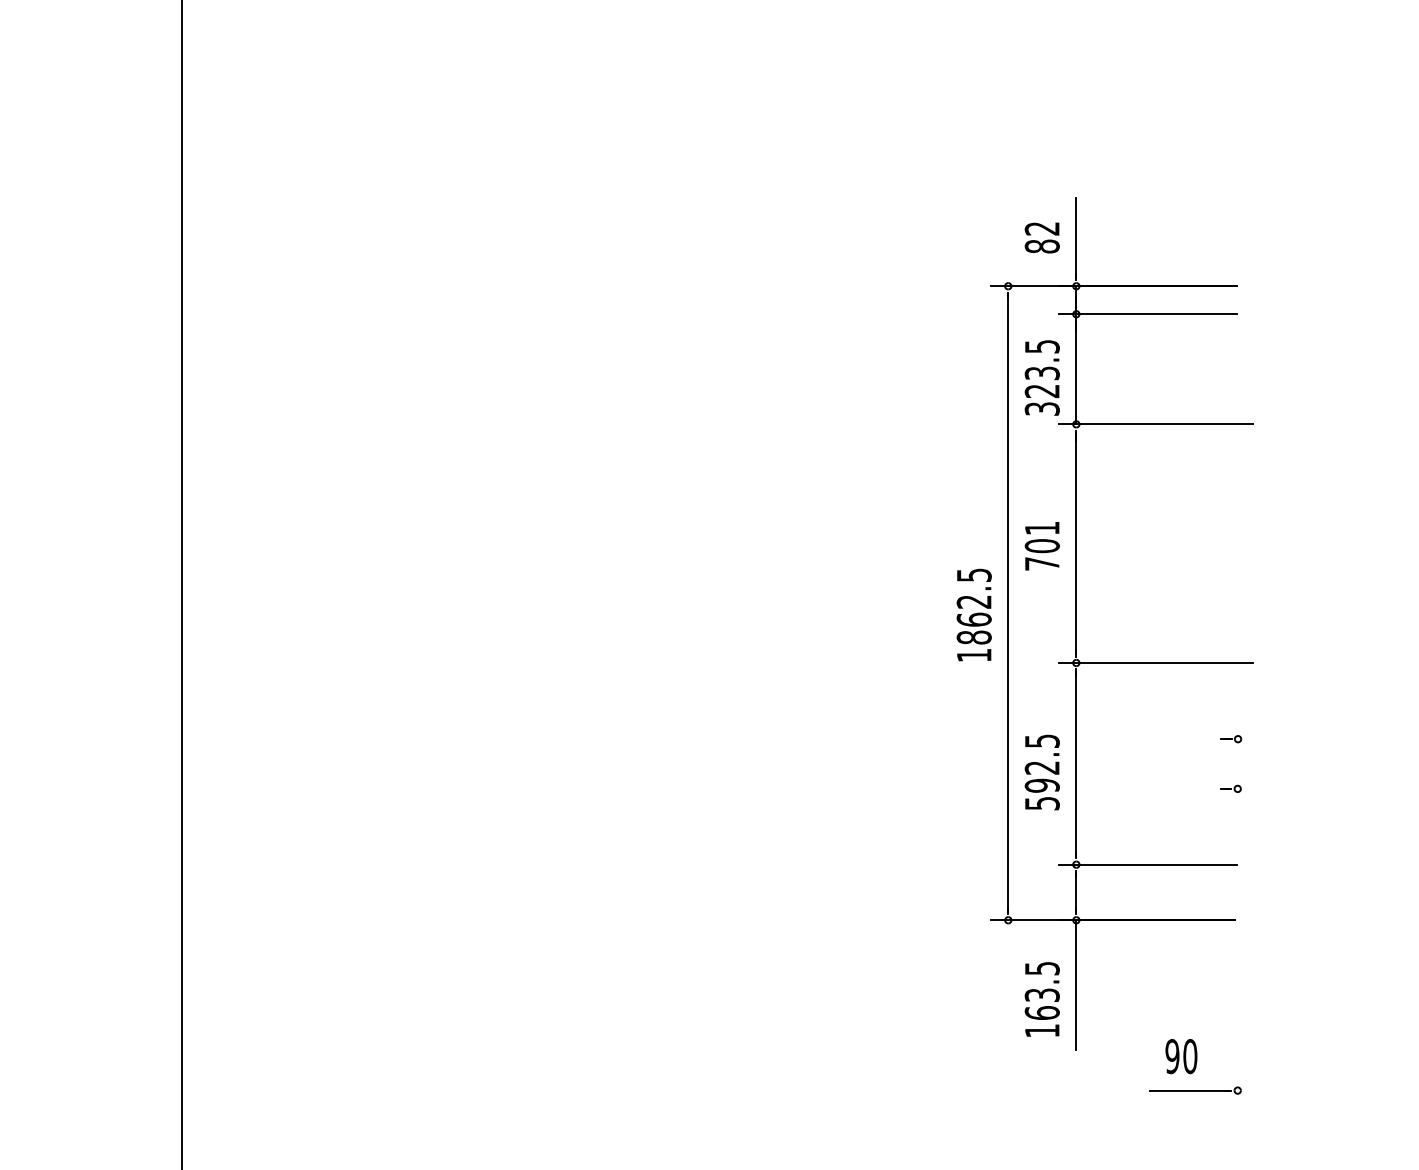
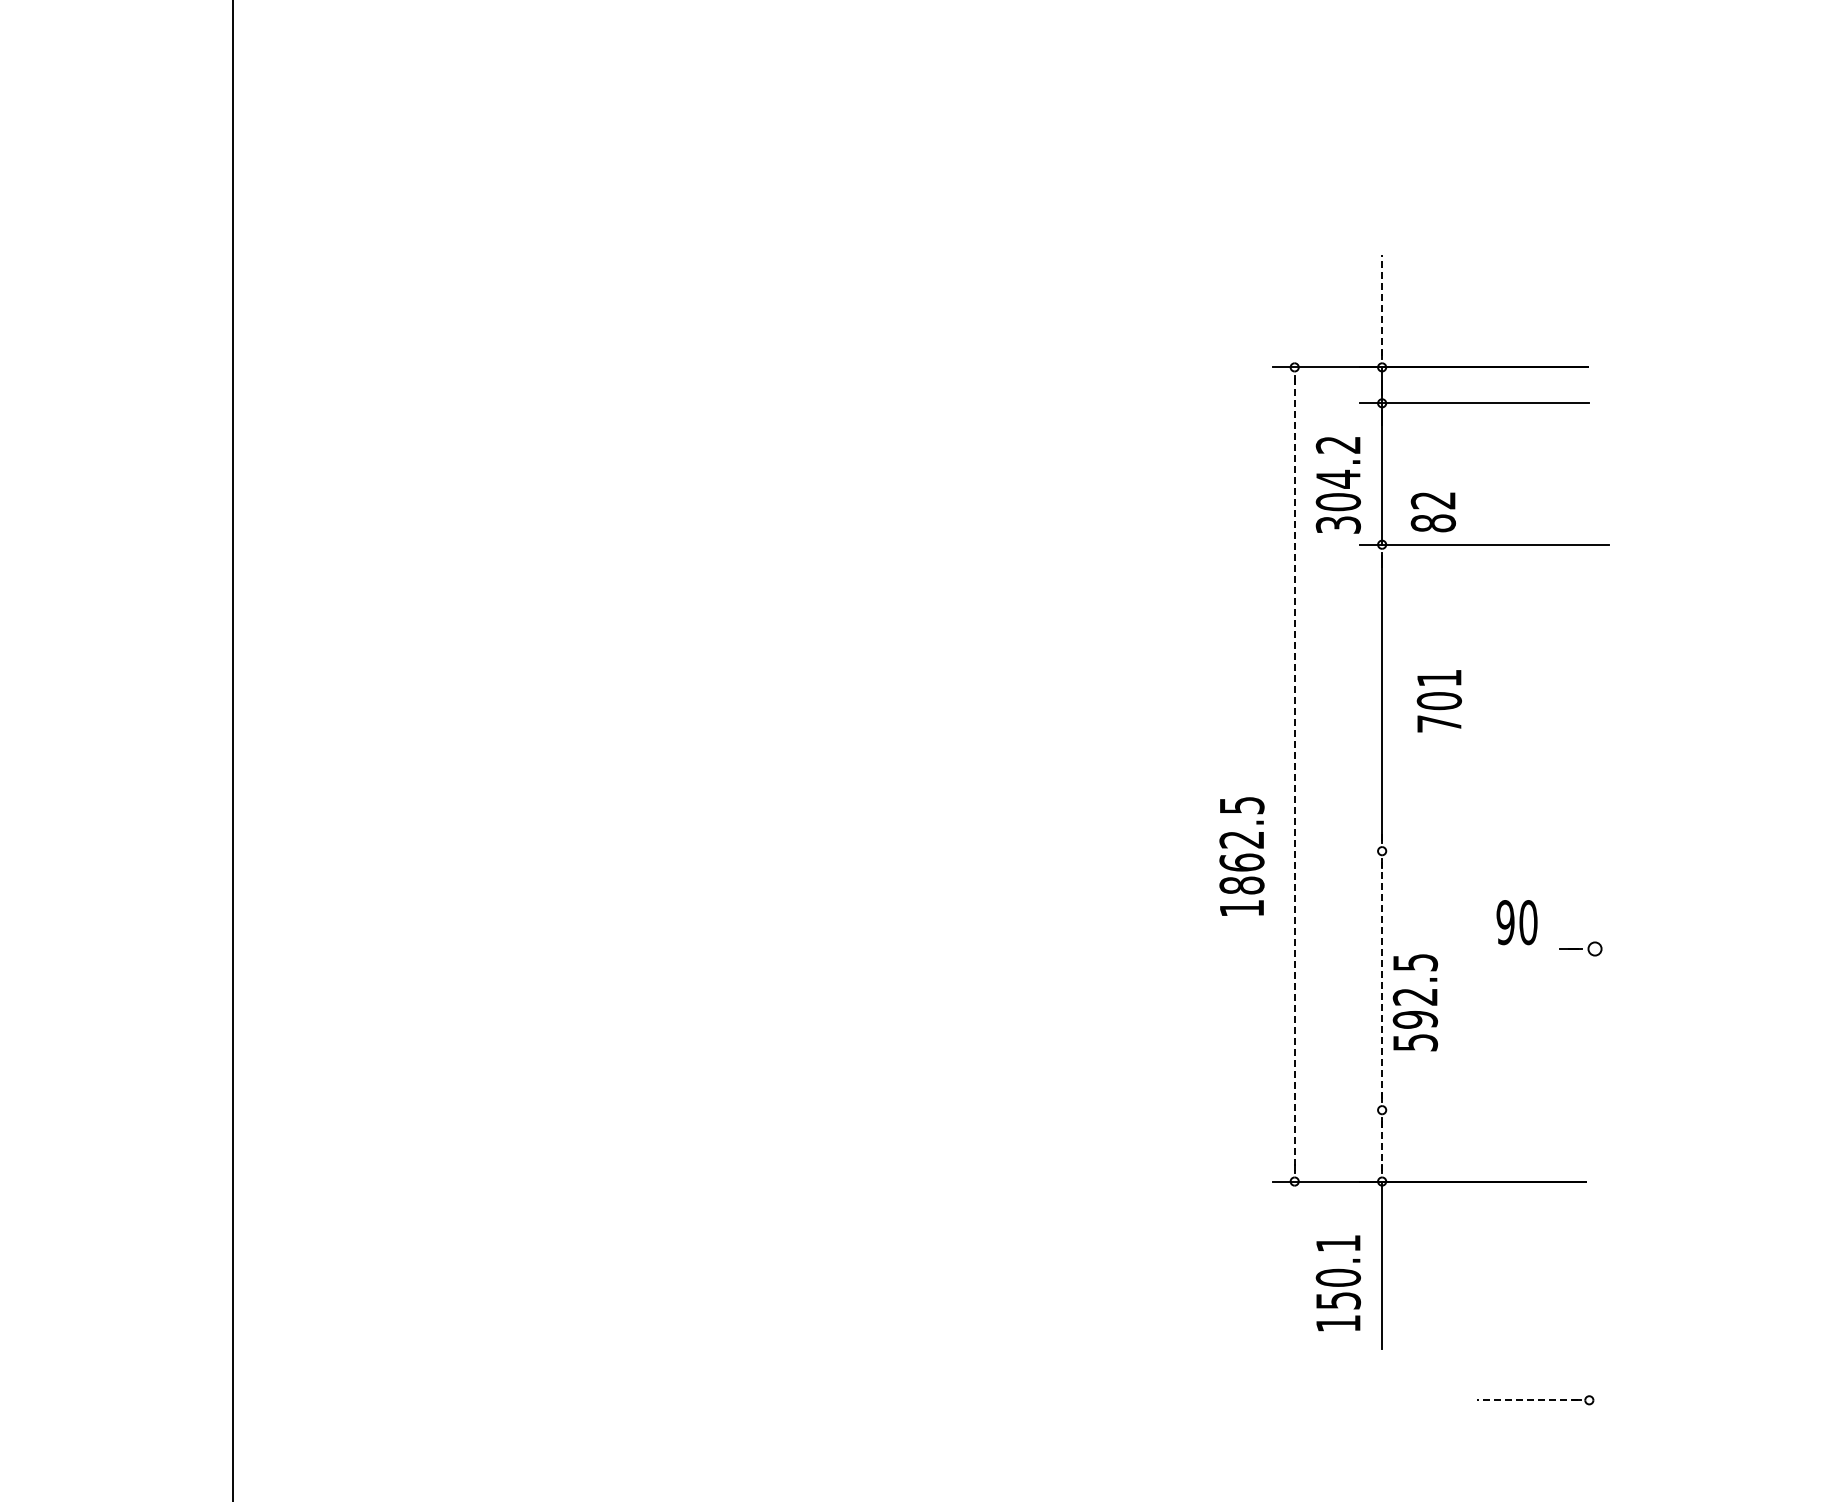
text: (1041, 238) -> (1432, 512), moved
line: (1076, 238) -> (1382, 305), solid -> dashed
text: (1042, 368) -> (1338, 473), 323.5 -> 304.2
text: (1041, 546) -> (1438, 701), moved
line: (1008, 603) -> (1294, 774), solid -> dashed
text: (973, 614) -> (1241, 856), moved
line: (1156, 663) -> (1484, 851), removed
part: (1230, 738) -> (1580, 948), size x1.6
line: (1076, 763) -> (1382, 980), solid -> dashed
text: (1041, 772) -> (1414, 1002), moved
part: (1230, 788) -> (1580, 1012), removed
line: (1148, 864) -> (1474, 1110), removed
line: (1076, 892) -> (1382, 1145), solid -> dashed
text: (1042, 991) -> (1338, 1272), 163.5 -> 150.1
text: (1181, 1056) -> (1516, 922), moved
line: (1189, 1090) -> (1527, 1400), solid -> dashed

